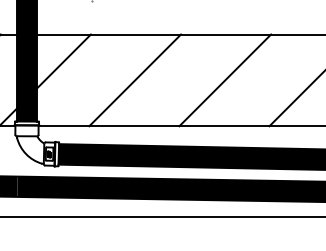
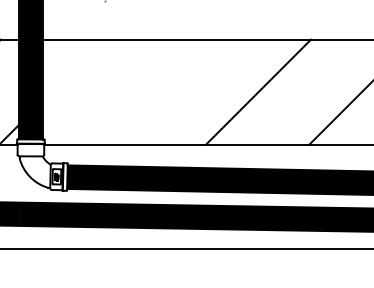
line: (63, 61) -> (72, 70), removed
line: (135, 80) -> (155, 92), removed

